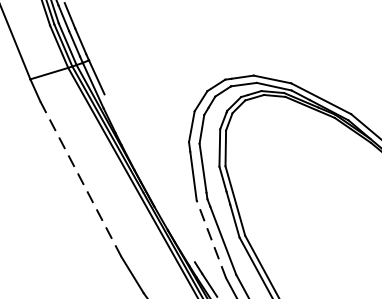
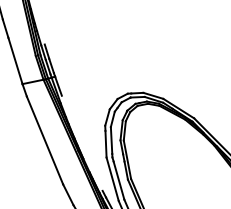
line: (79, 179) -> (44, 140), dashed -> solid
line: (211, 239) -> (112, 179), dashed -> solid

